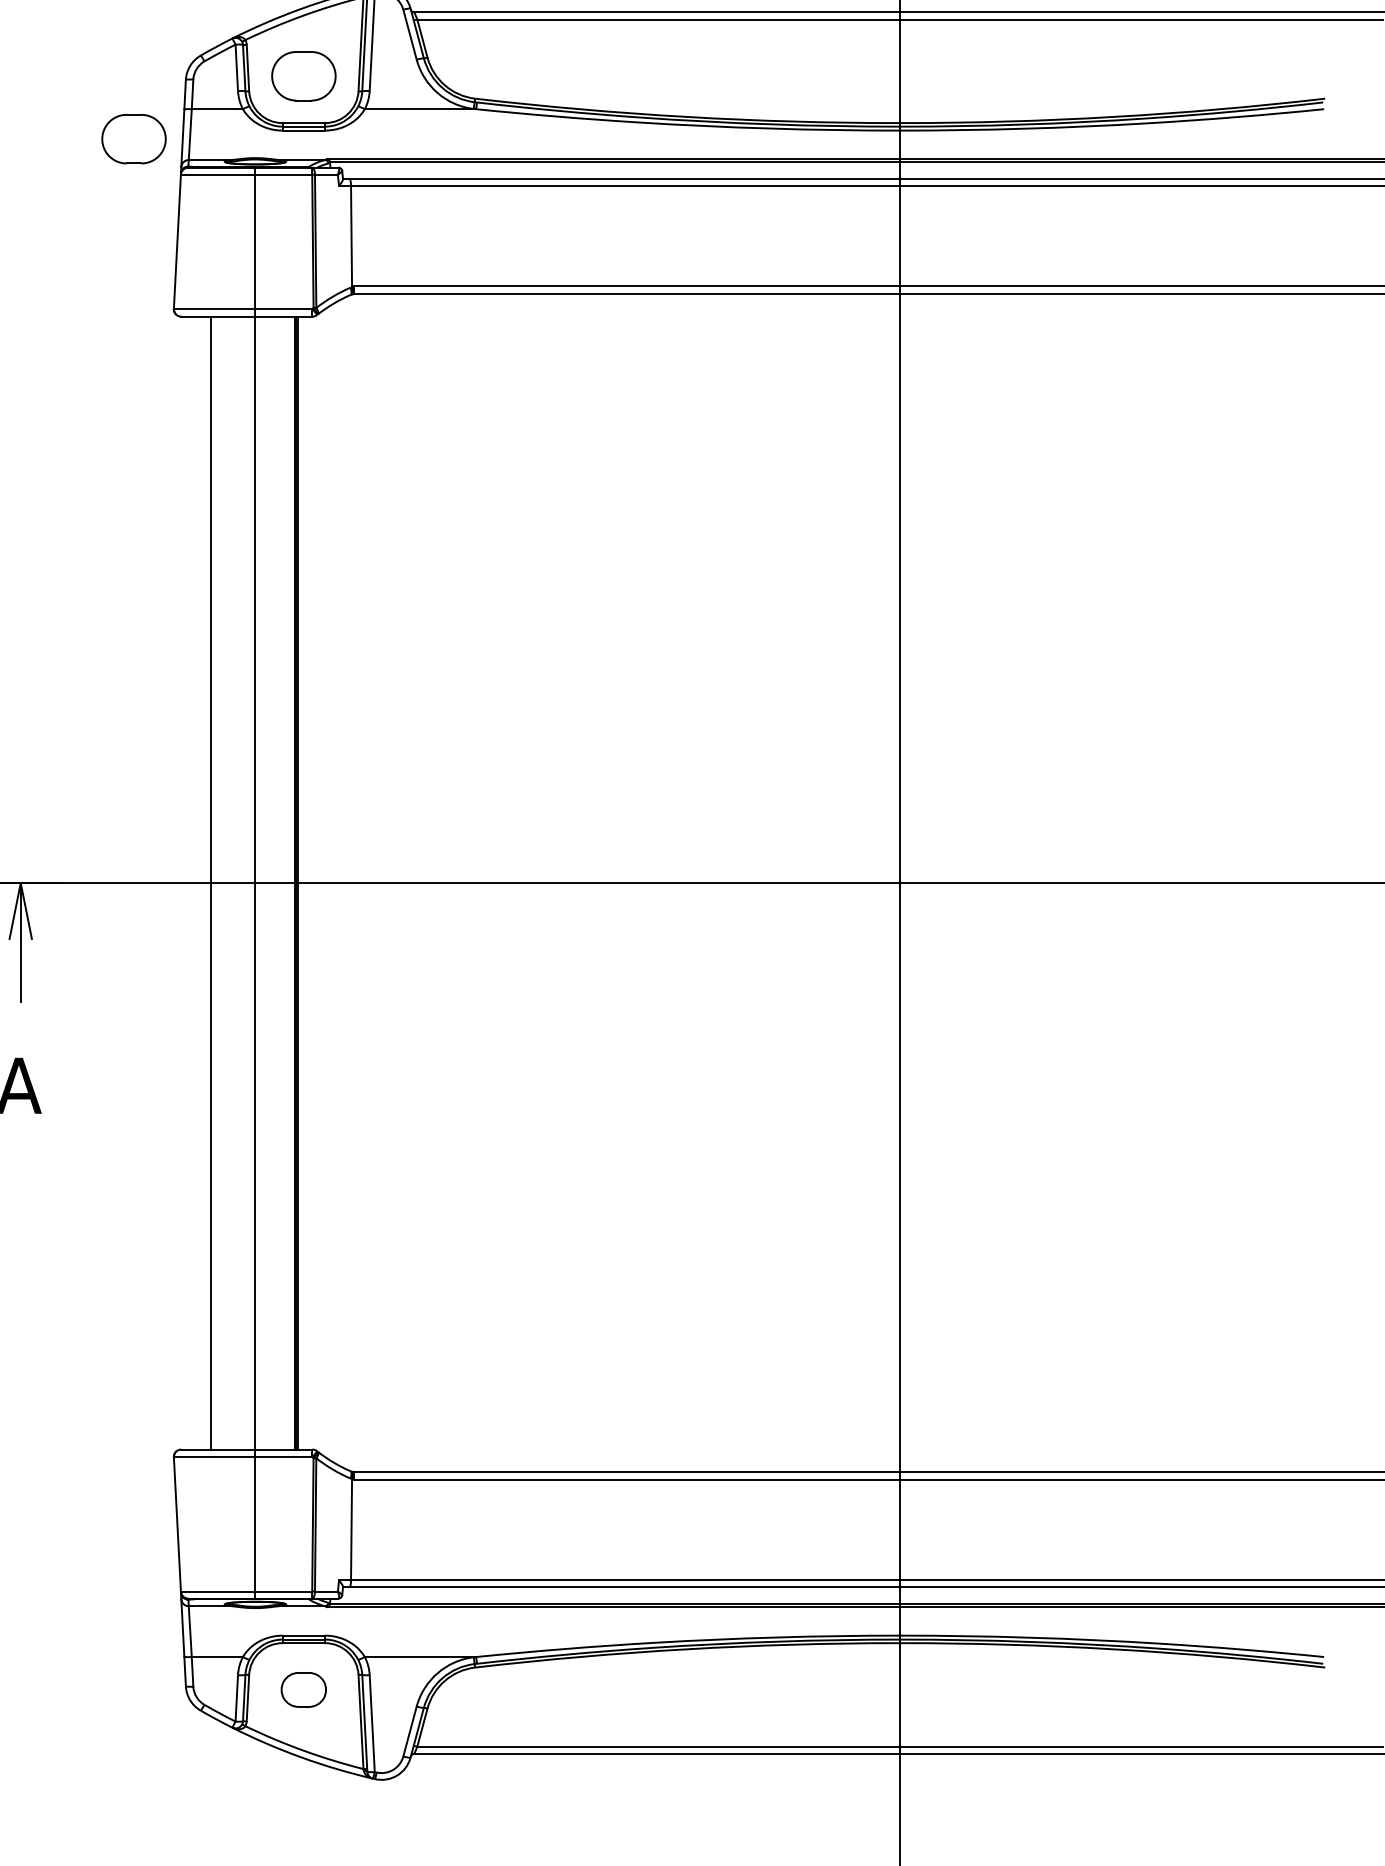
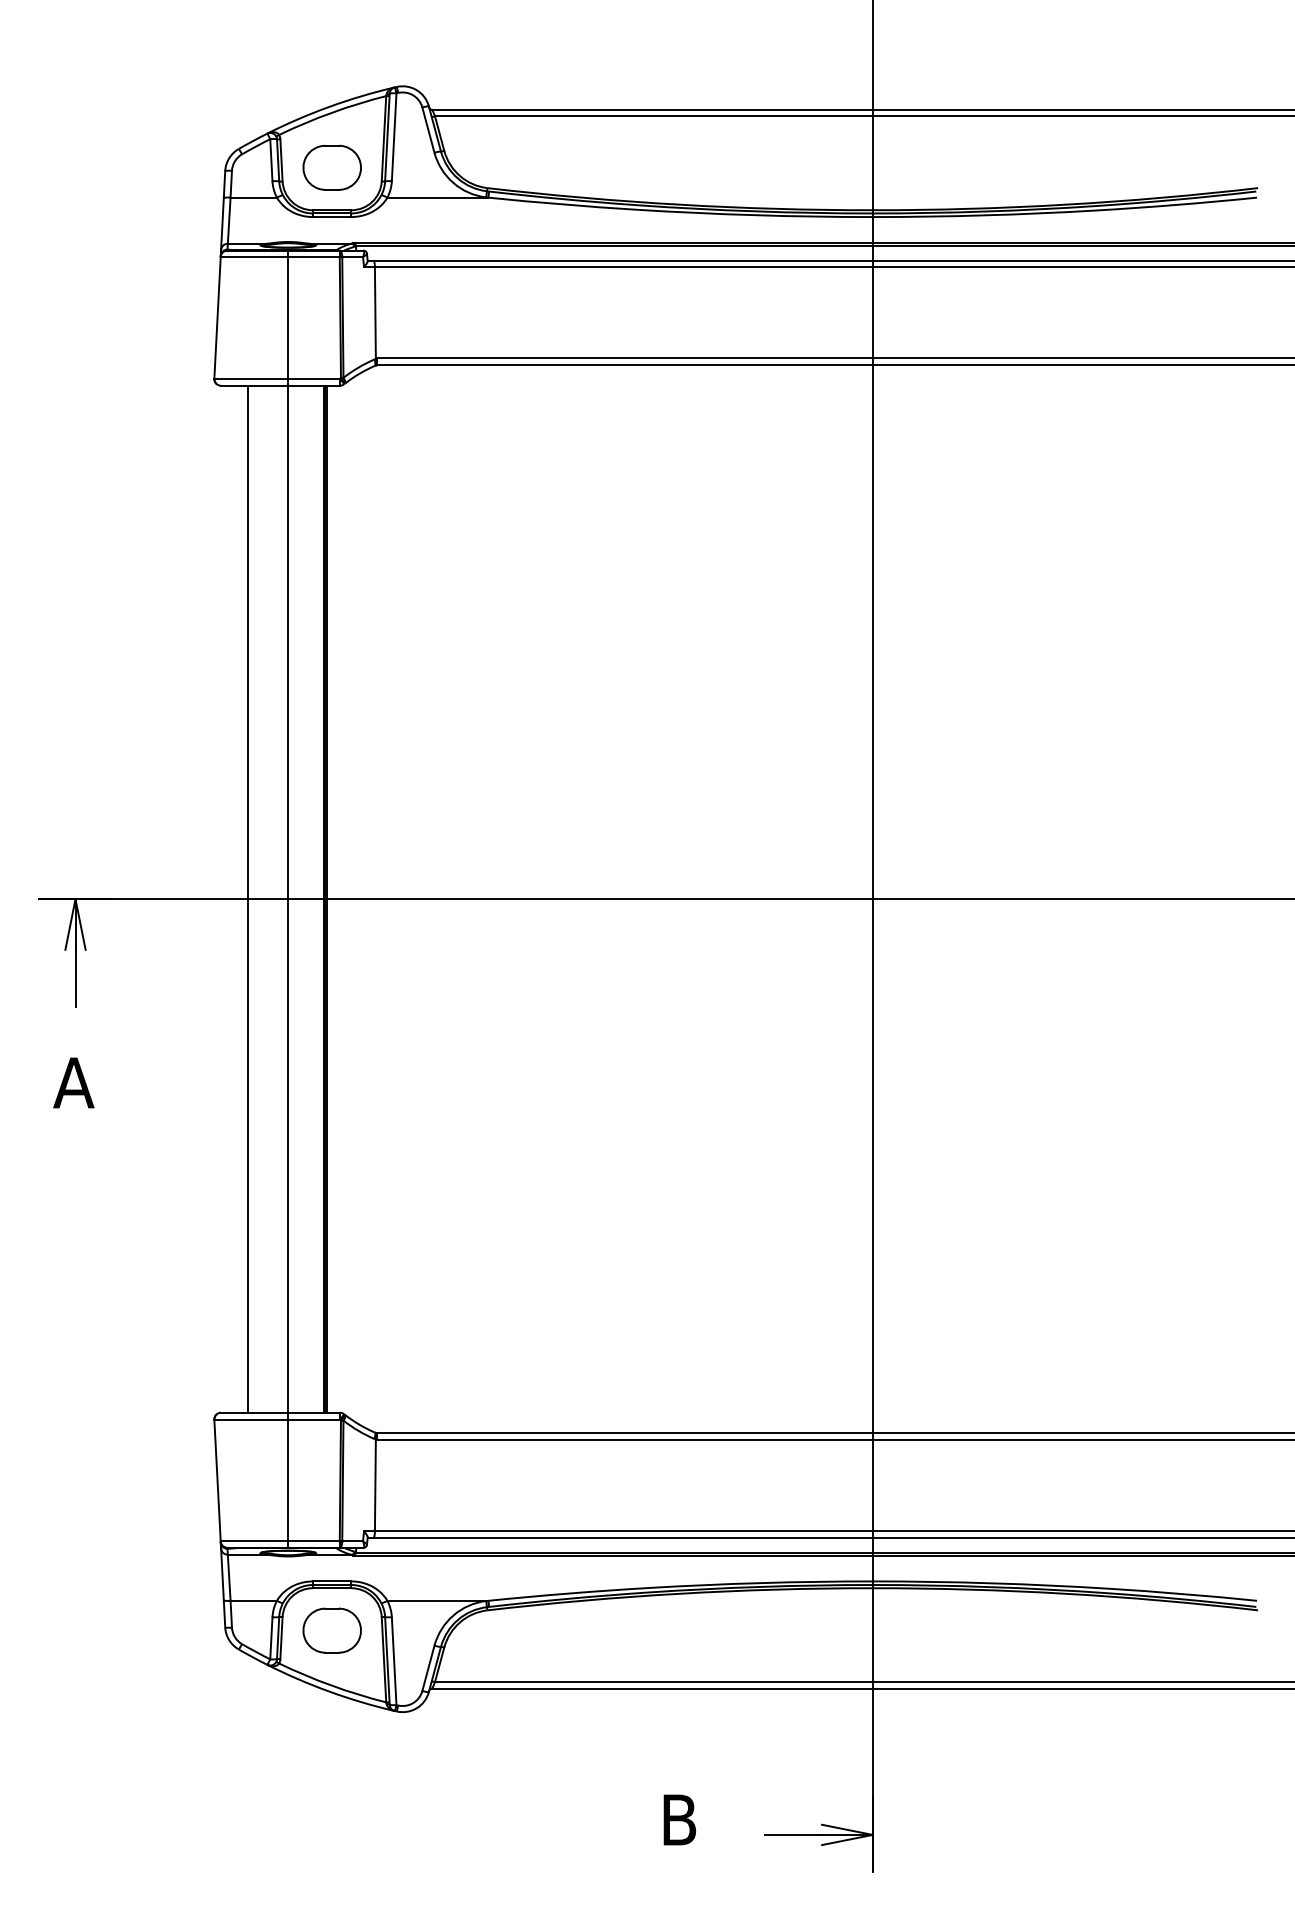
part: (133, 138) -> (177, 224), removed
part: (303, 1689) -> (331, 1630), size x1.43

